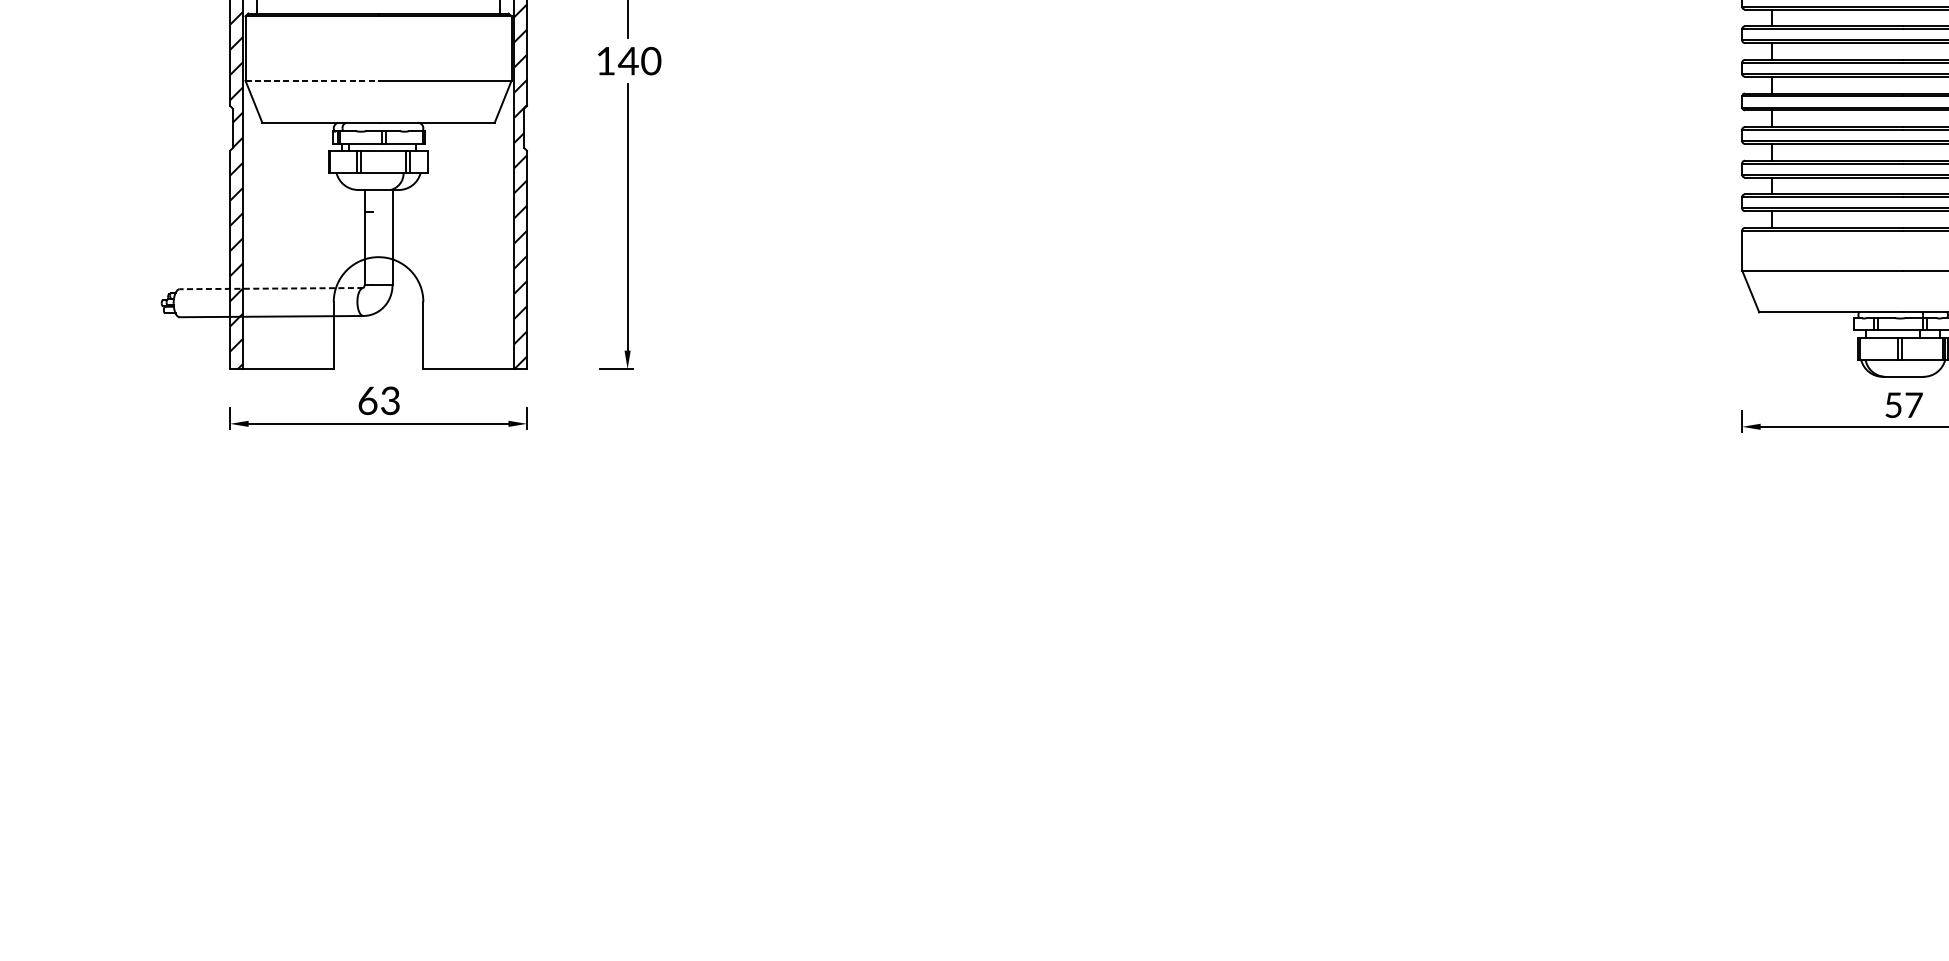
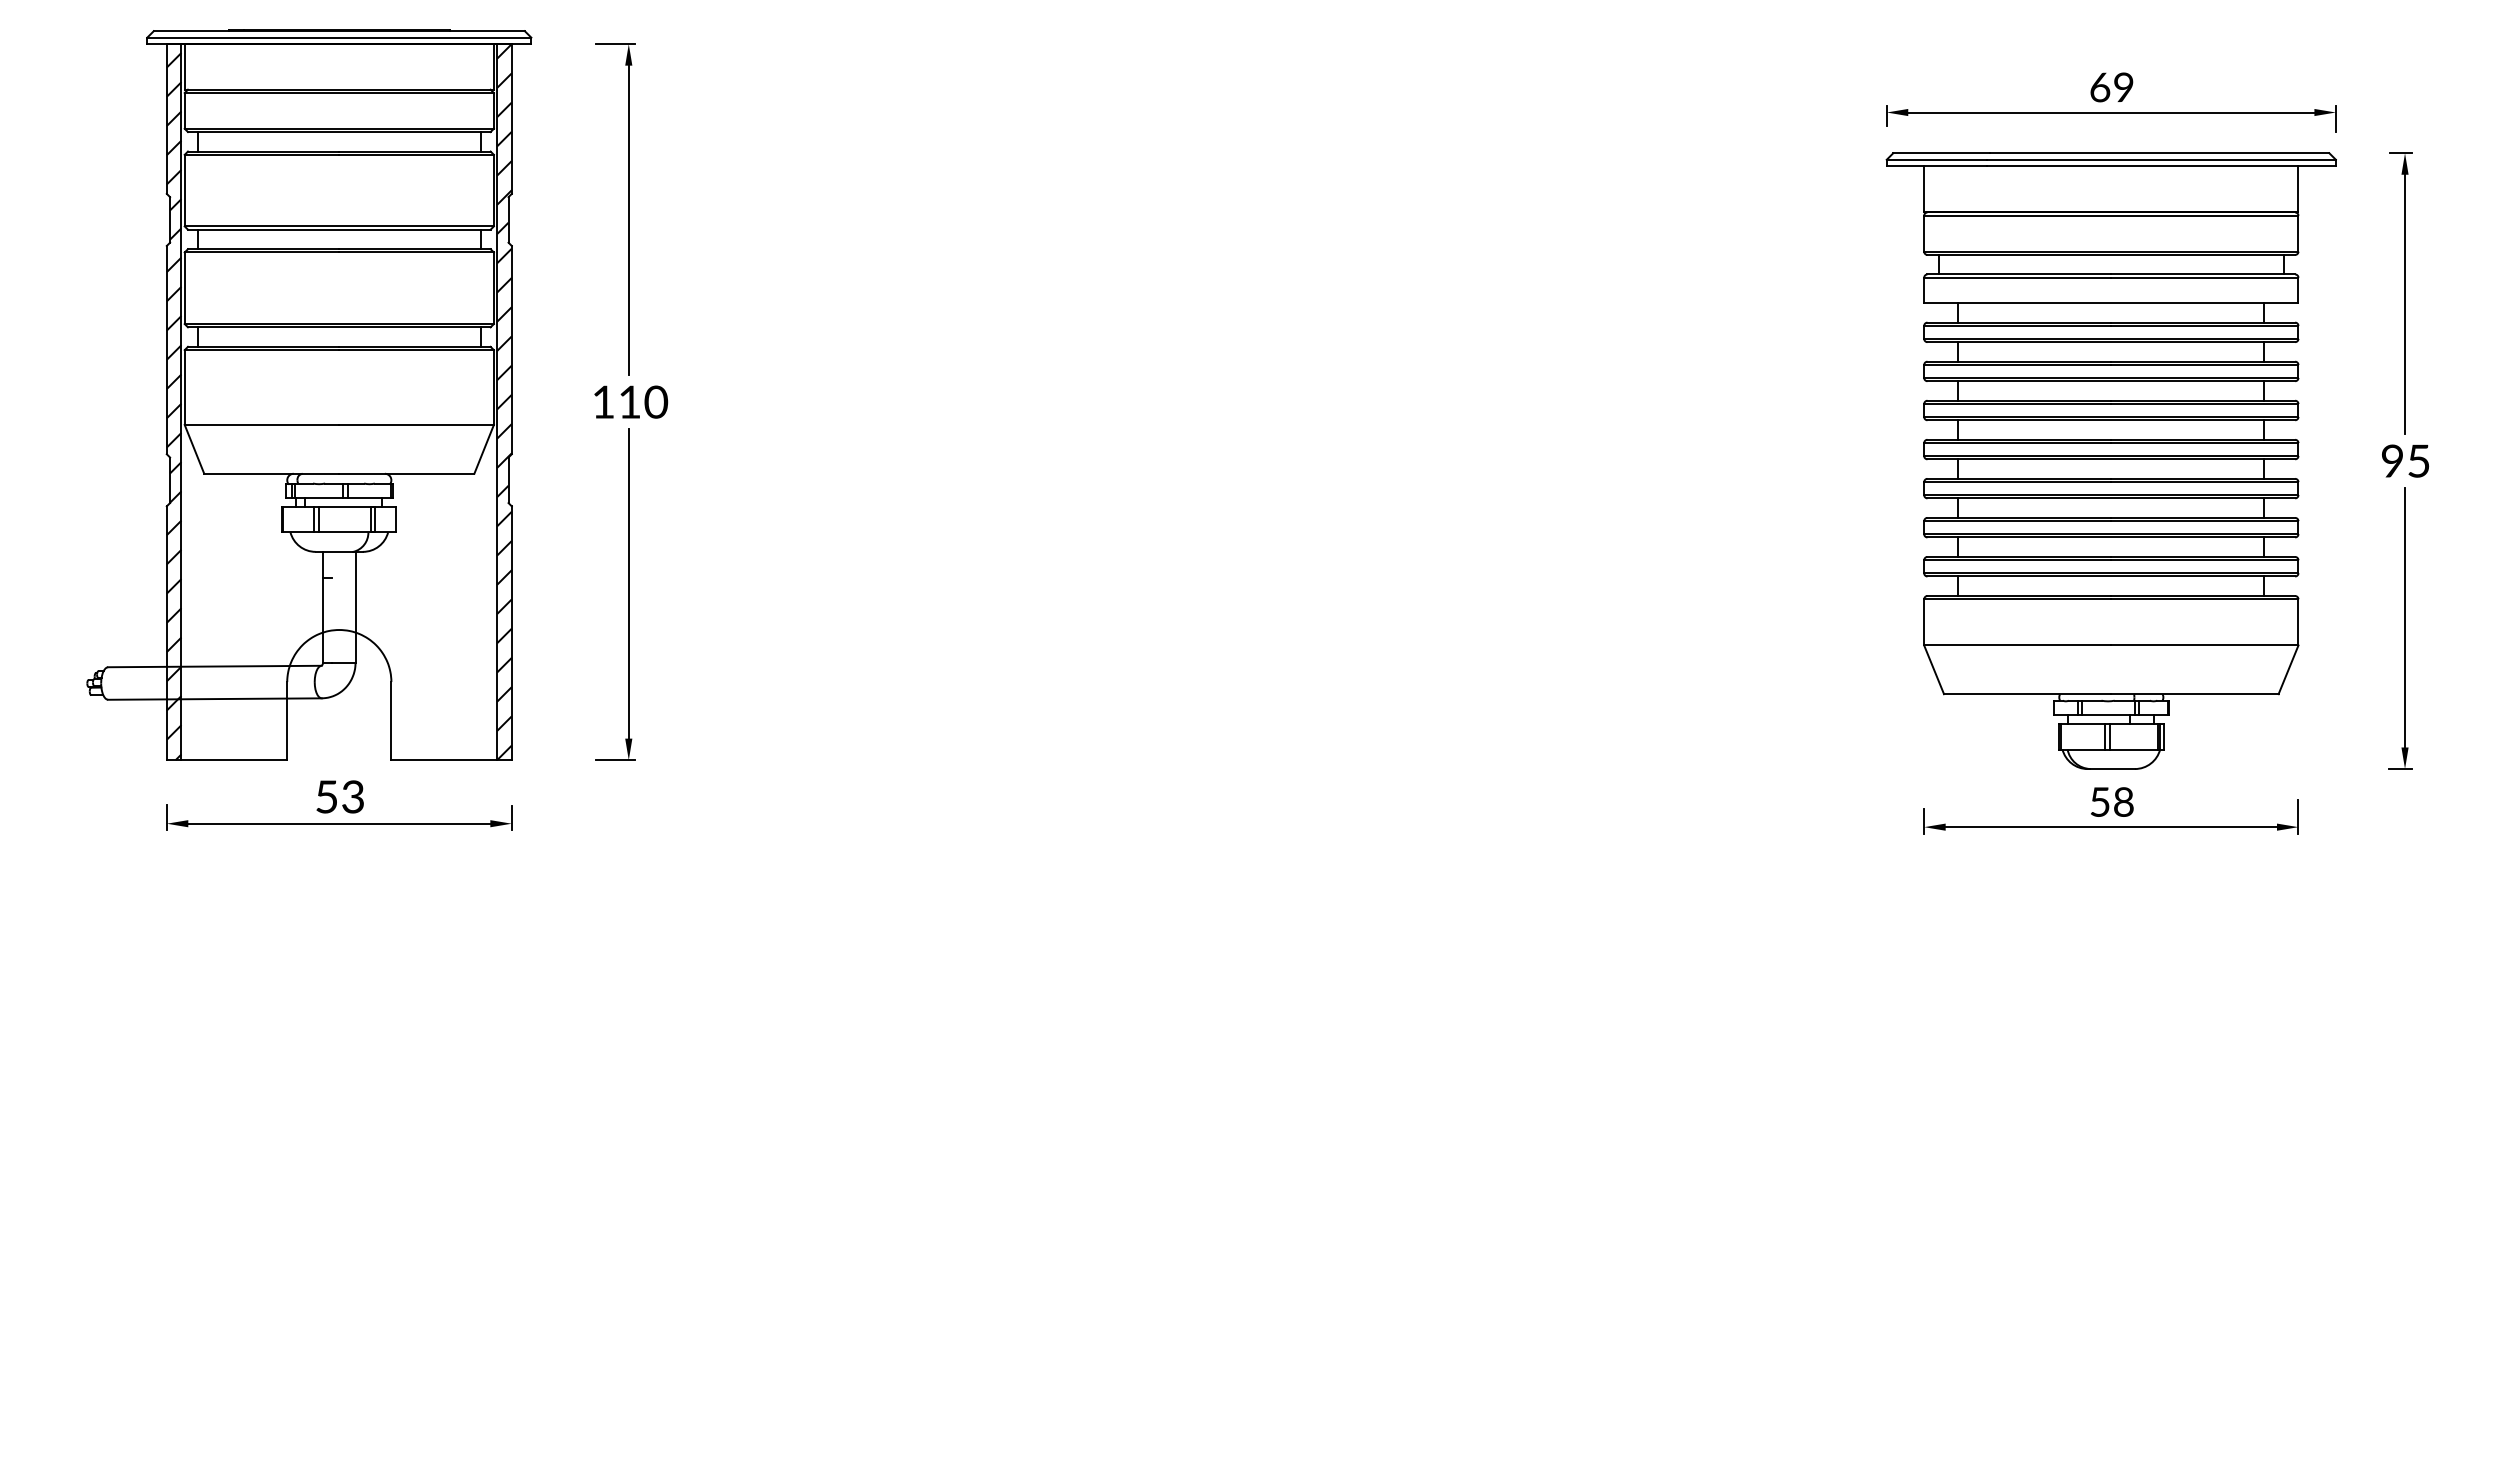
text: (628, 60) -> (629, 401), 140 -> 110
line: (312, 80) -> (262, 424), dashed -> solid
line: (271, 288) -> (214, 666), dashed -> solid
text: (368, 400) -> (327, 796), 63 -> 53
text: (1914, 404) -> (2124, 801), 57 -> 58

